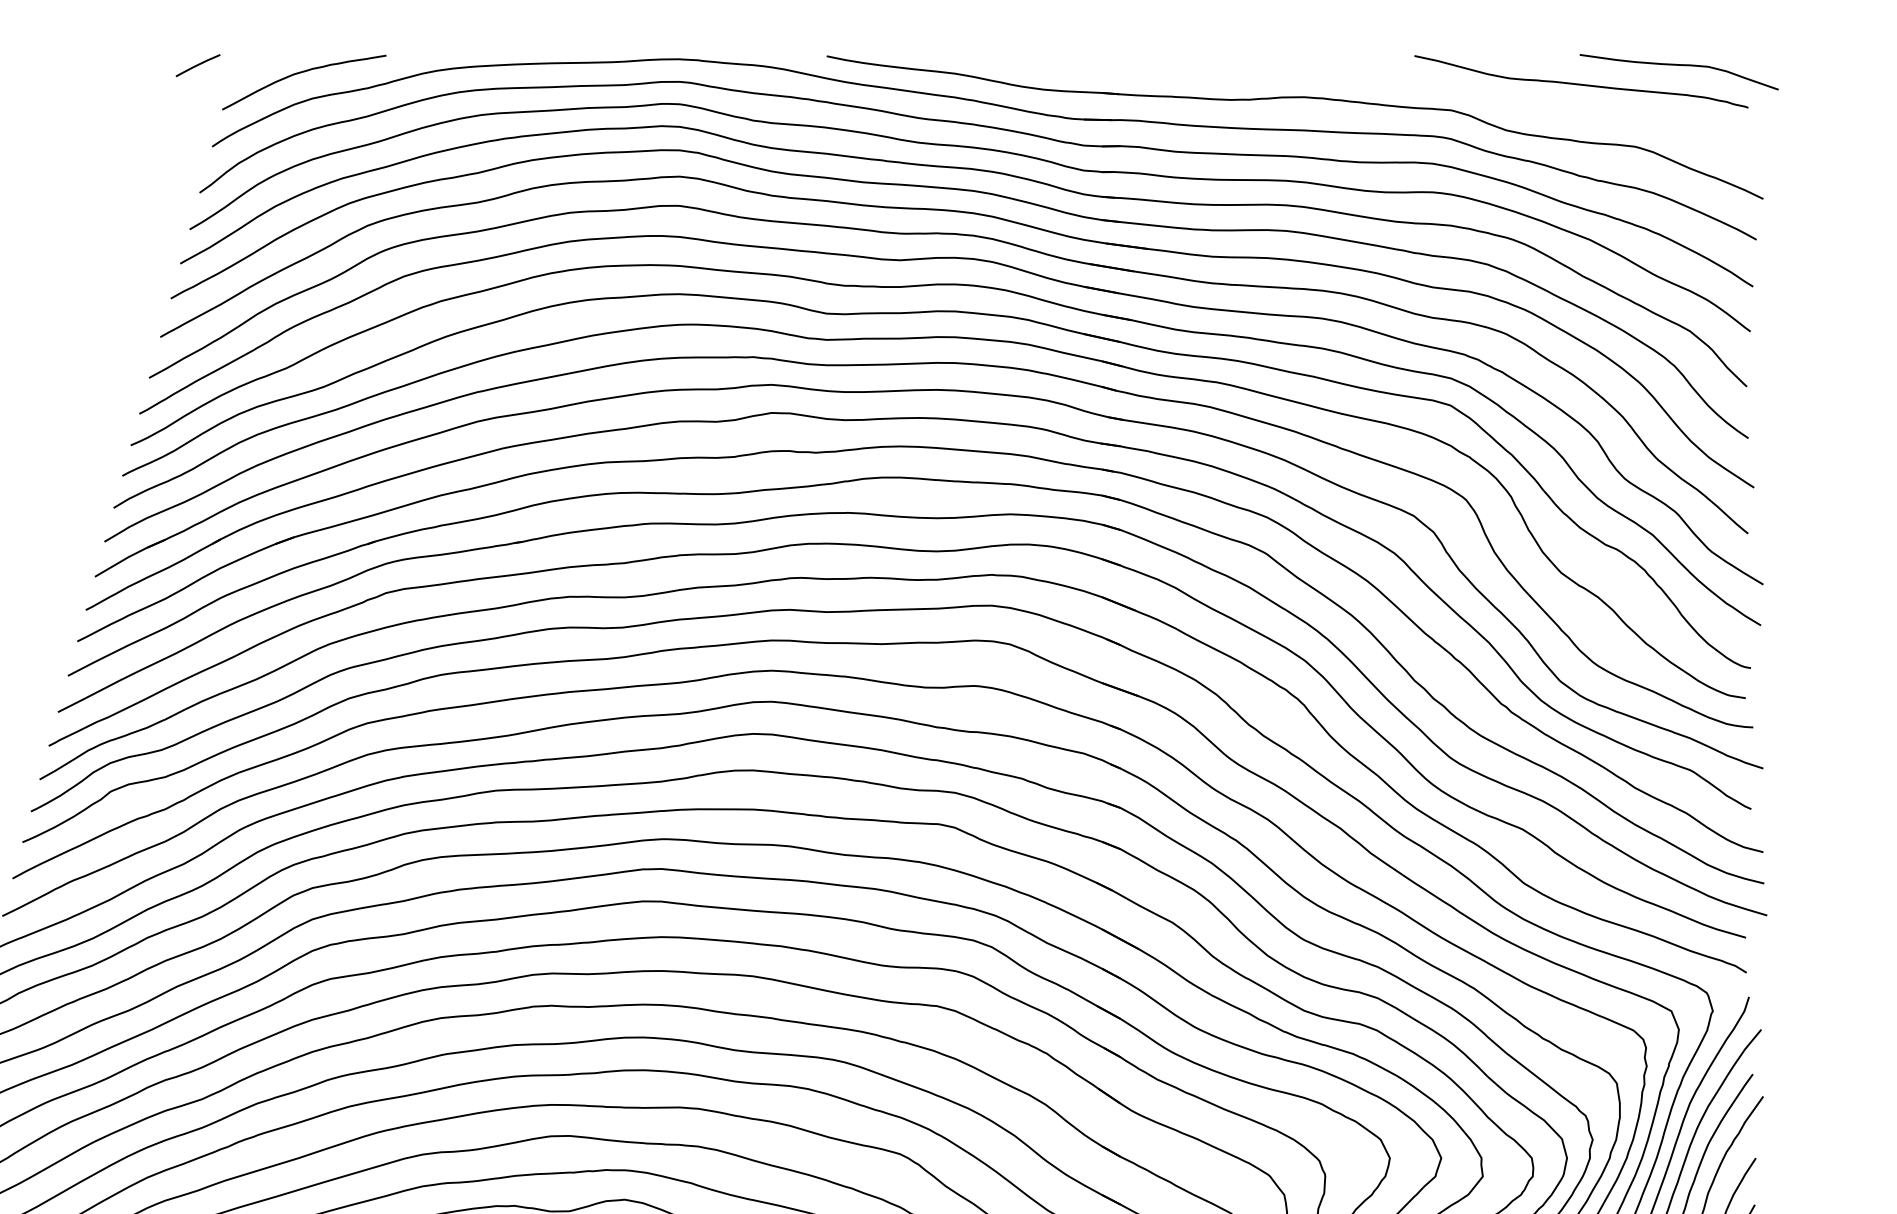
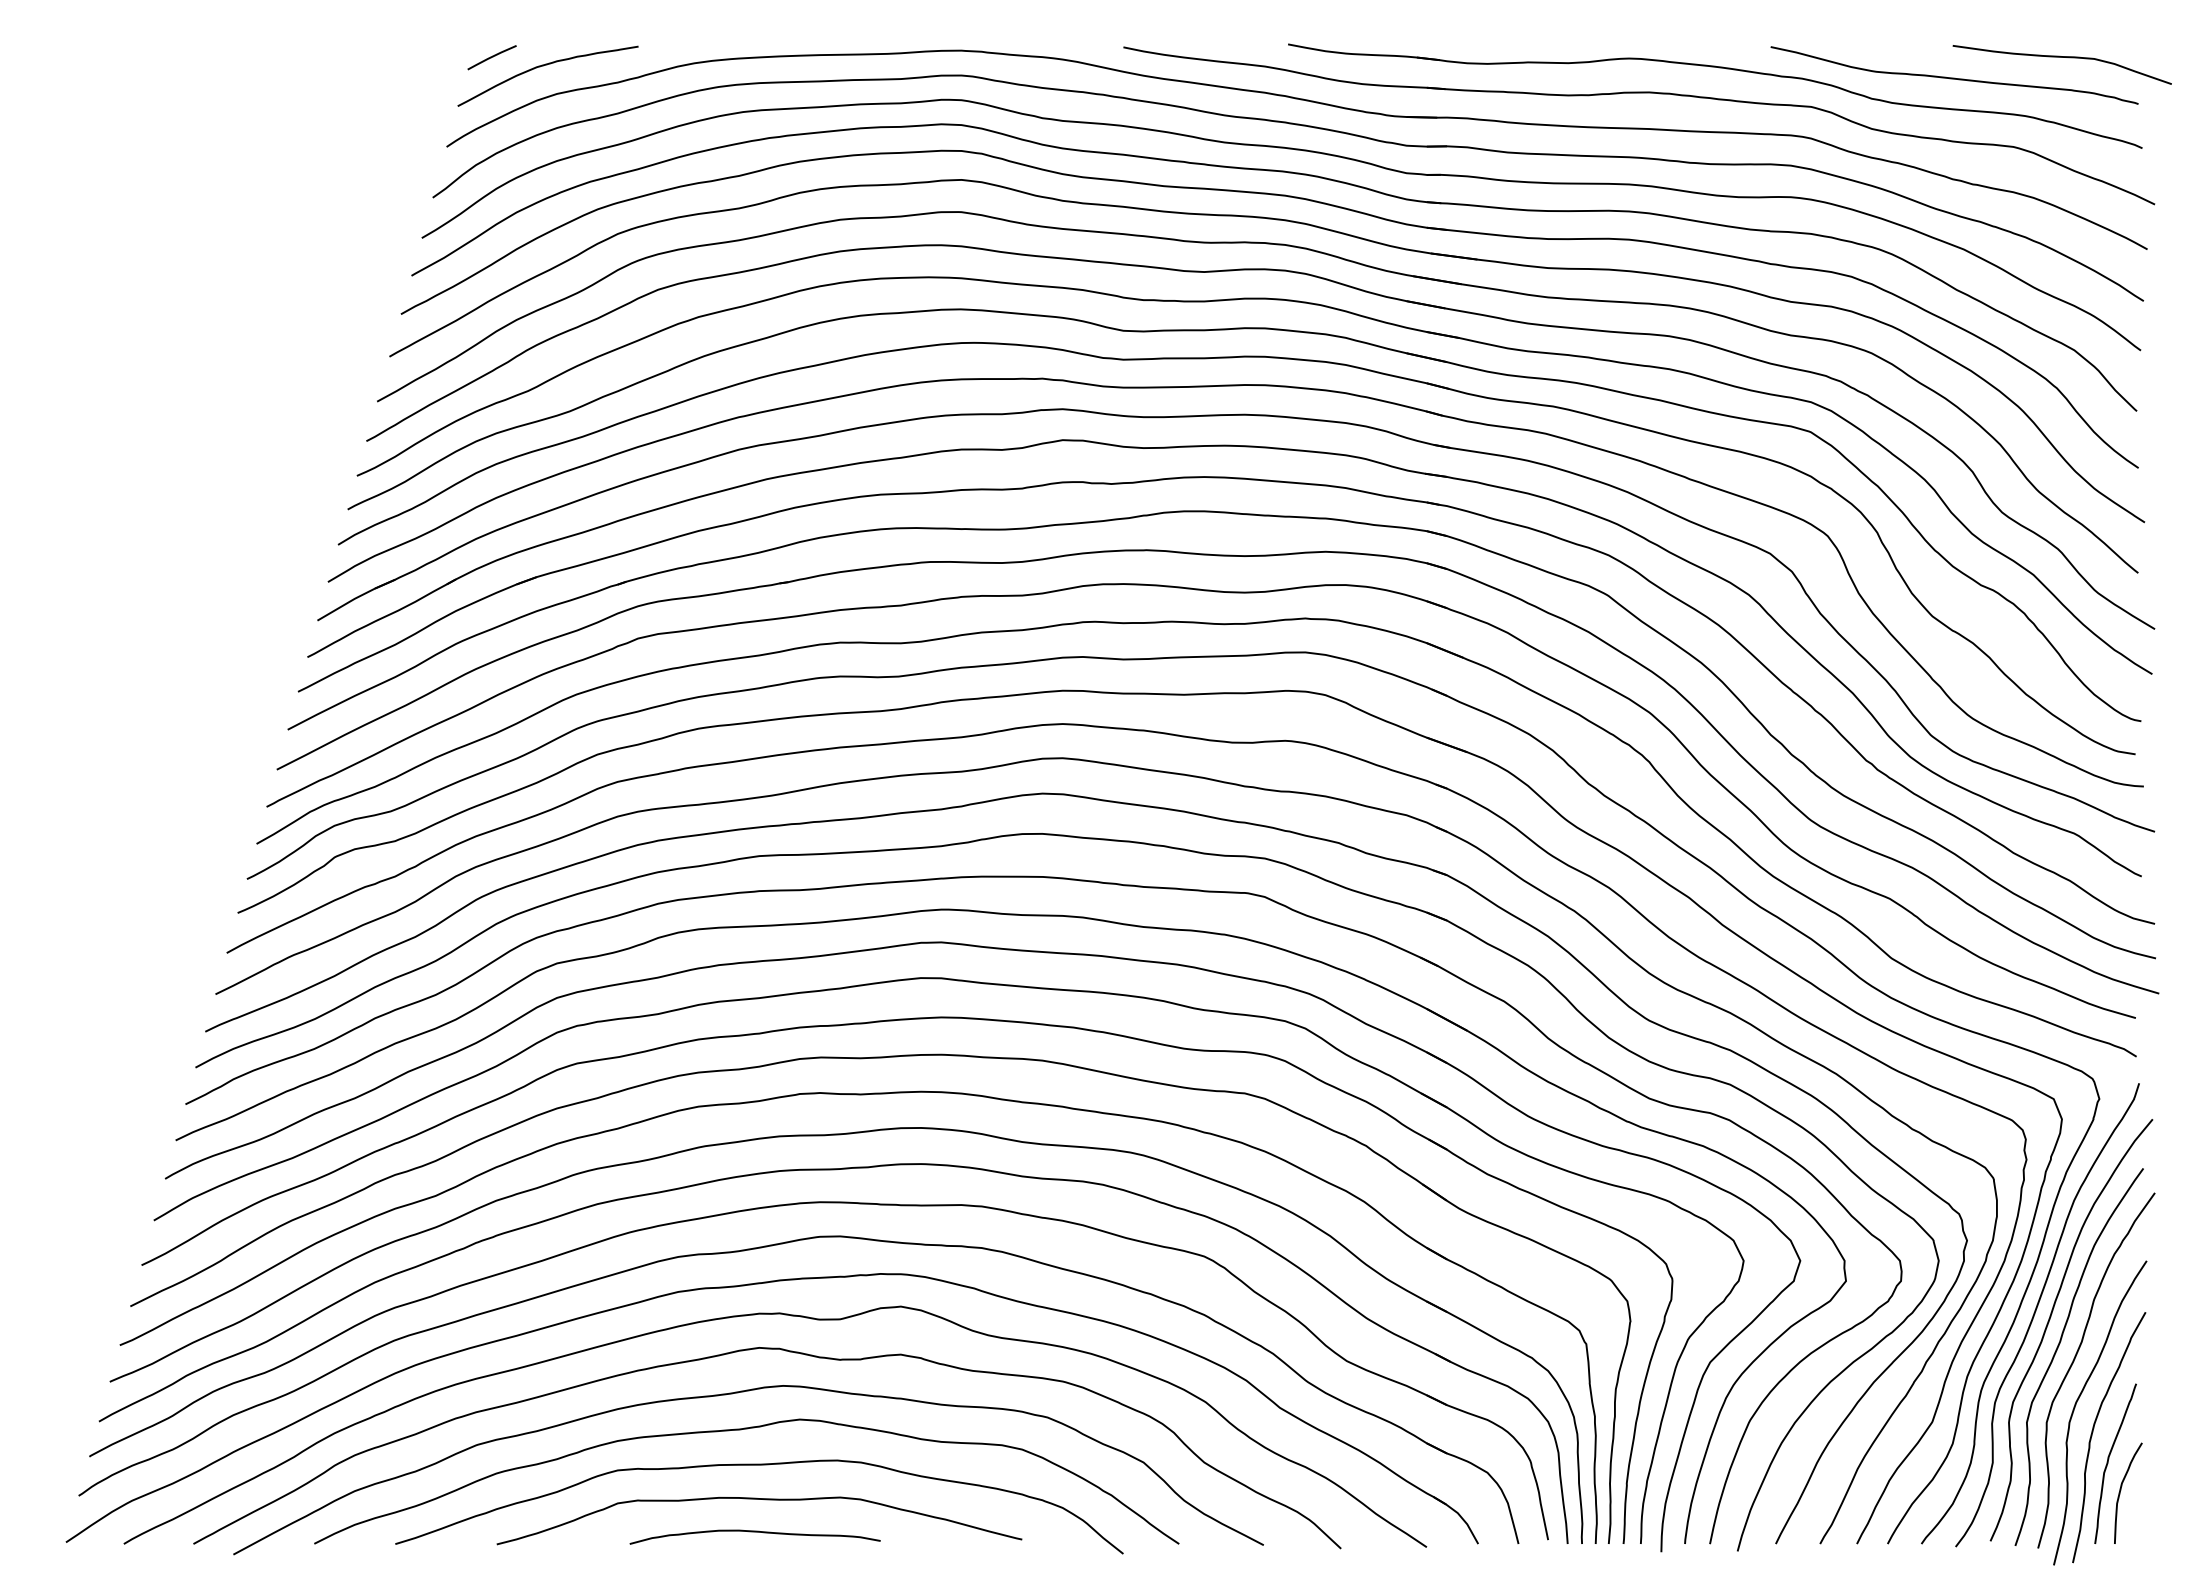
line: (197, 65) -> (491, 57), moved
part: (1367, 75) -> (1718, 68), added

